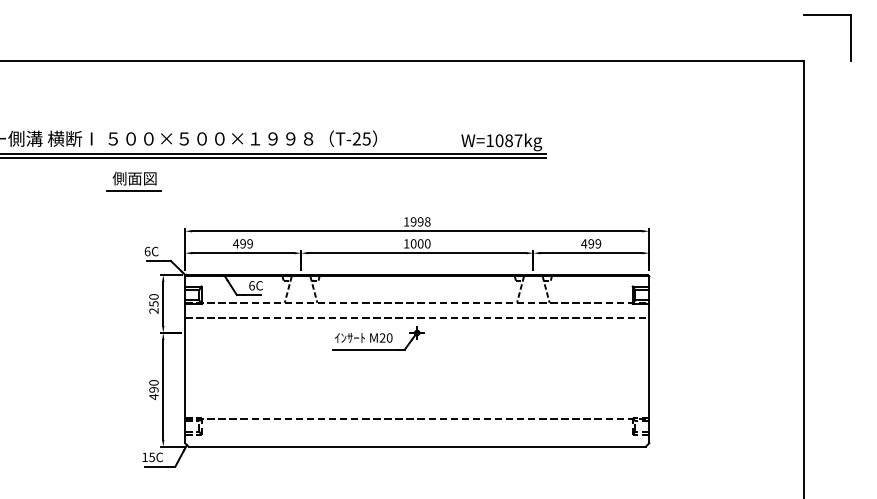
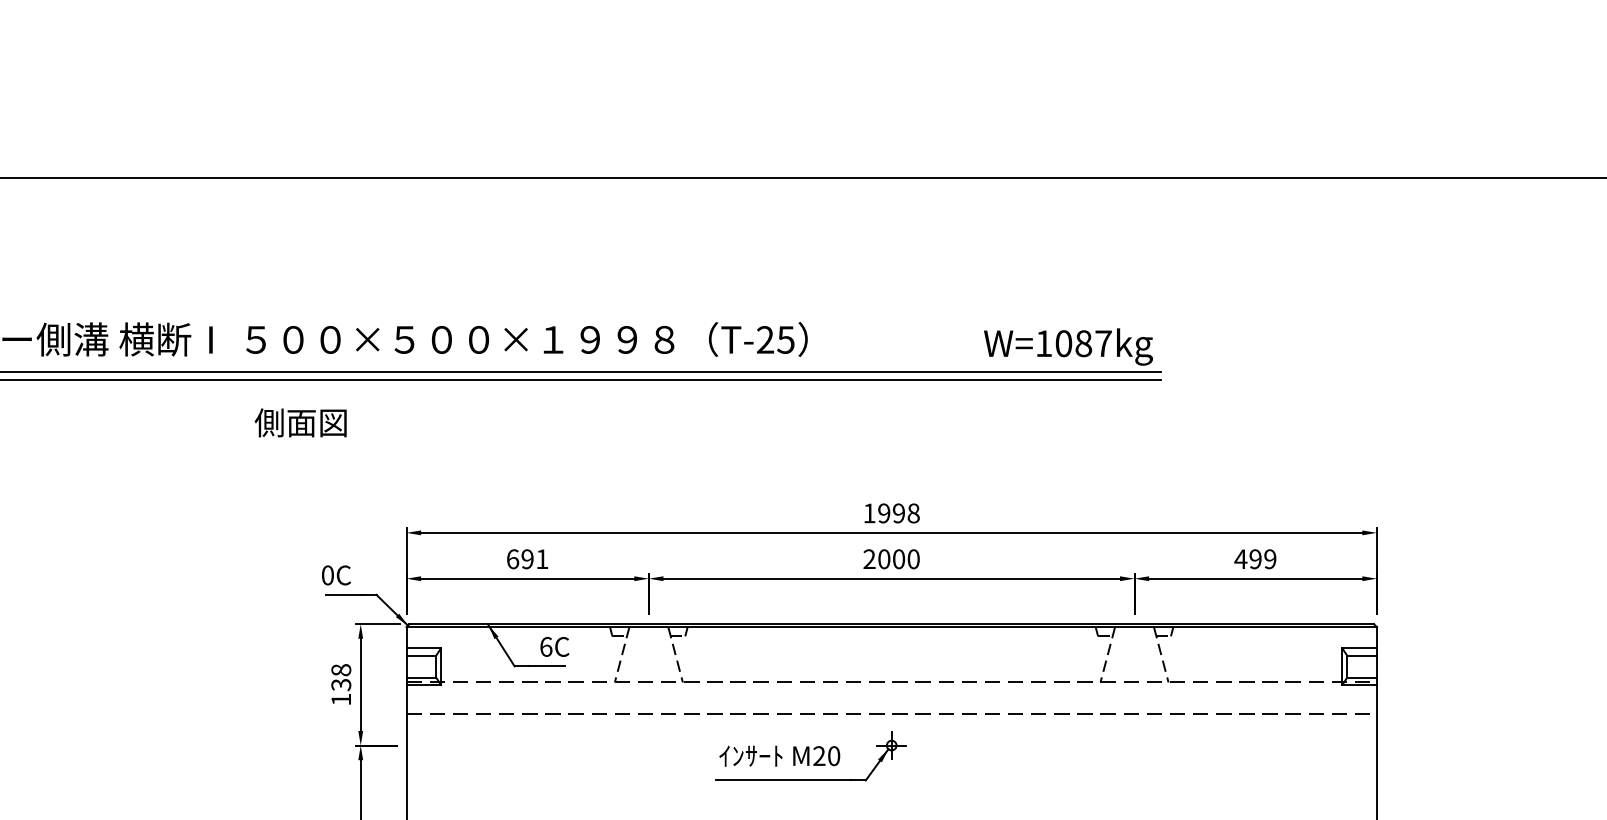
line: (133, 190) -> (298, 447), removed
text: (242, 243) -> (526, 558), 499 -> 691
text: (406, 243) -> (869, 558), 1000 -> 2000
text: (147, 251) -> (327, 575), 6C -> 0C
text: (153, 303) -> (340, 683), 250 -> 138

